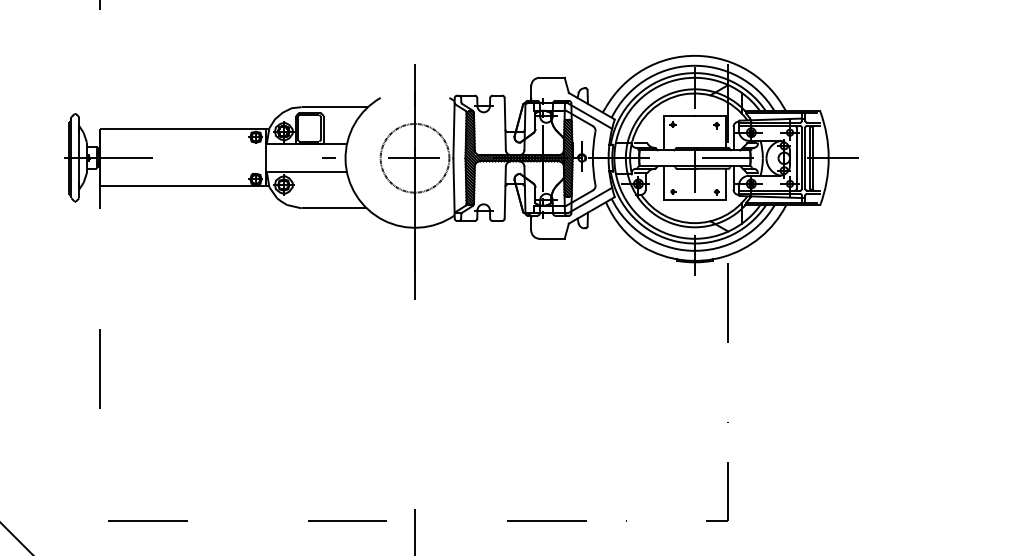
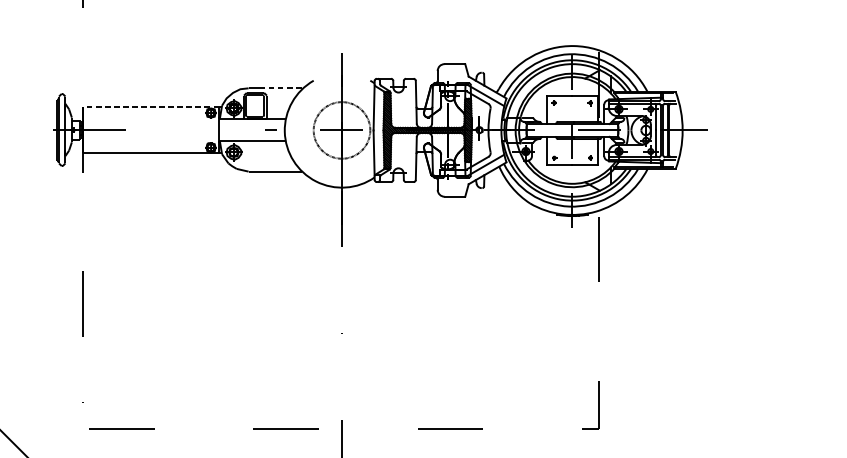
line: (341, 107) -> (281, 88), solid -> dashed
line: (183, 129) -> (151, 106), solid -> dashed

